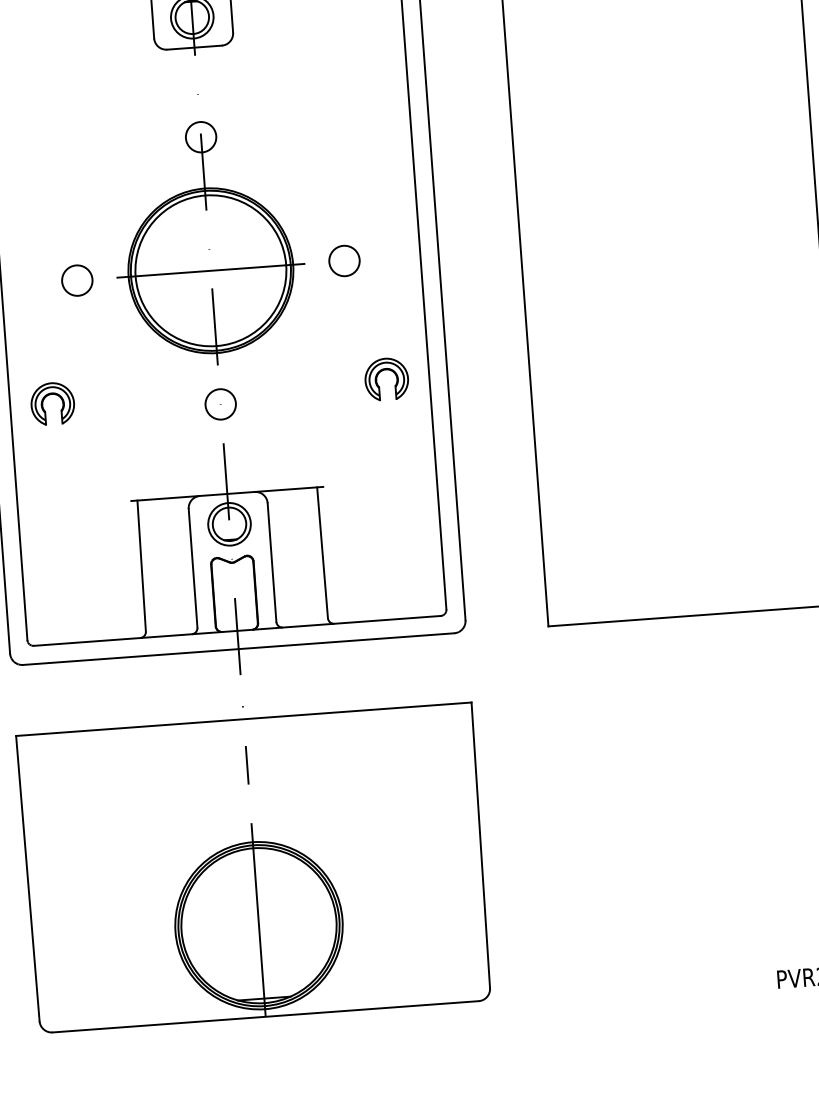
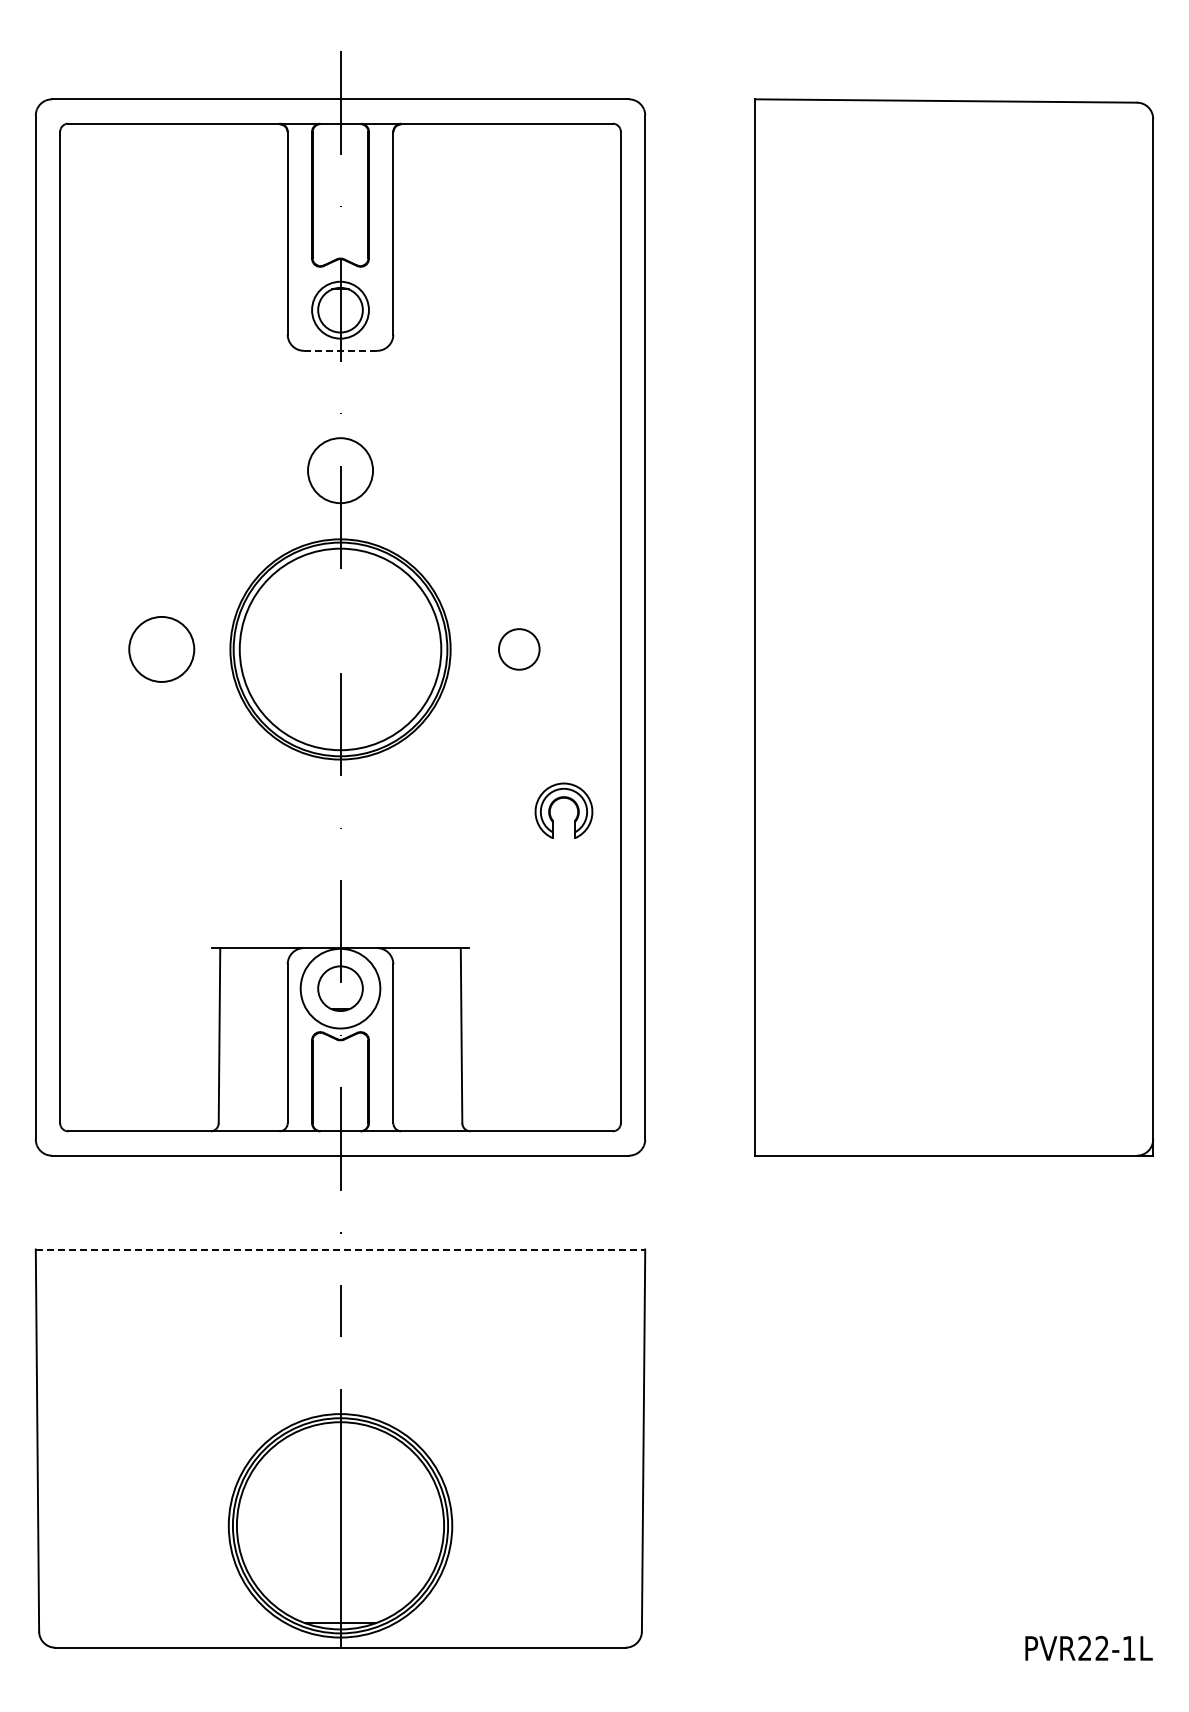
line: (194, 47) -> (340, 350), solid -> dashed
circle: (201, 137) -> (340, 470), size x1.6
line: (210, 270) -> (340, 649), removed
circle: (77, 280) -> (161, 649), size x1.6
part: (49, 395) -> (113, 799), removed
circle: (220, 404) -> (340, 828), removed
circle: (229, 524) -> (340, 988), size x1.4
line: (243, 719) -> (340, 1249), solid -> dashed

